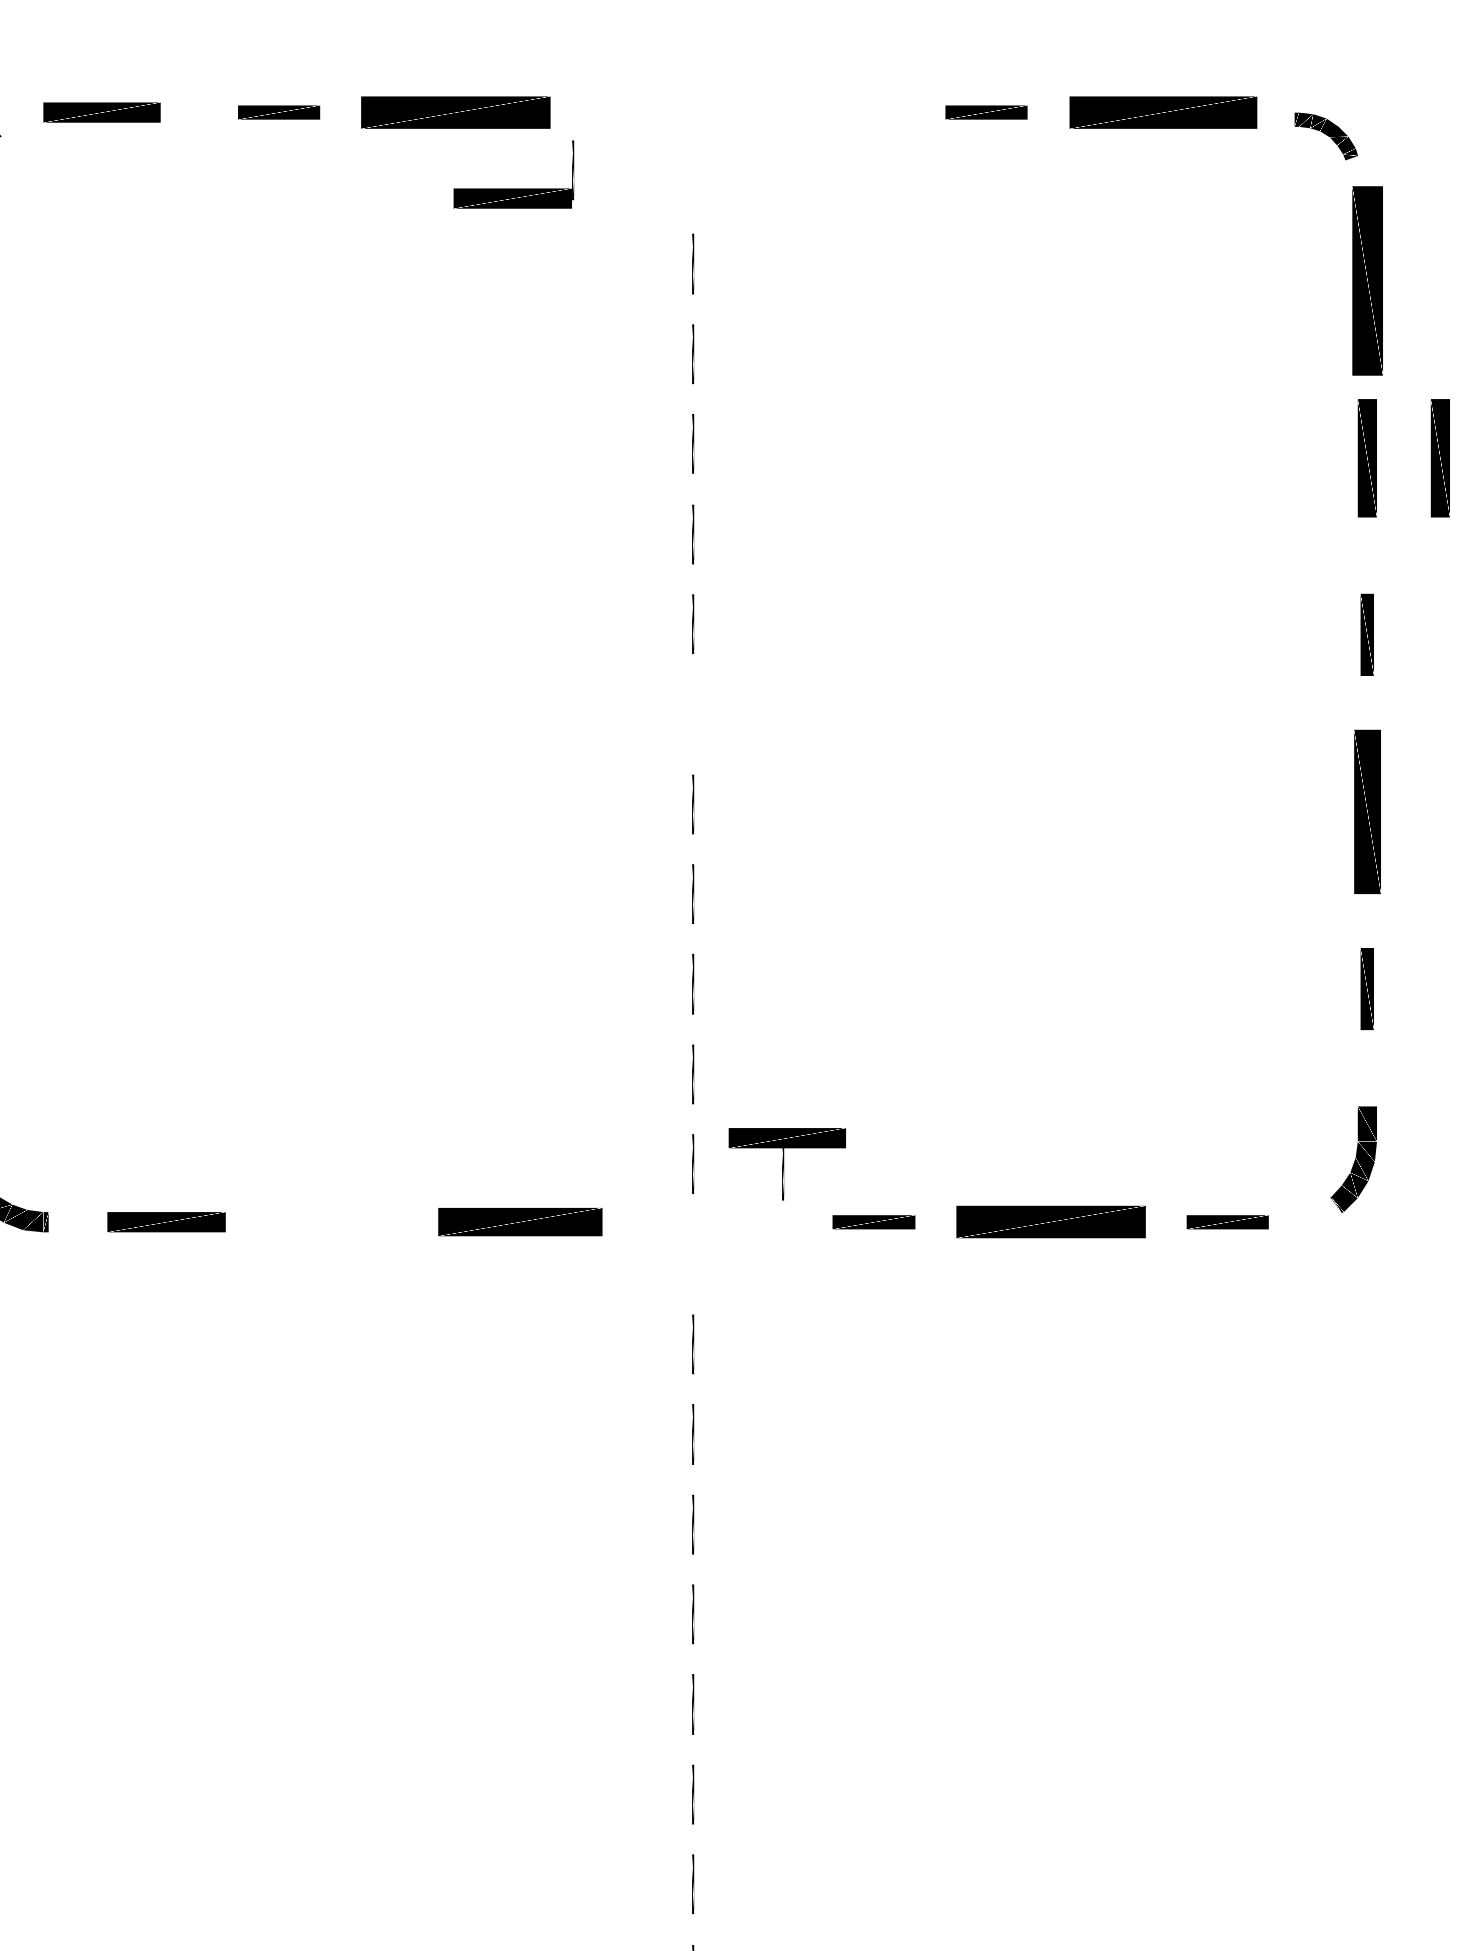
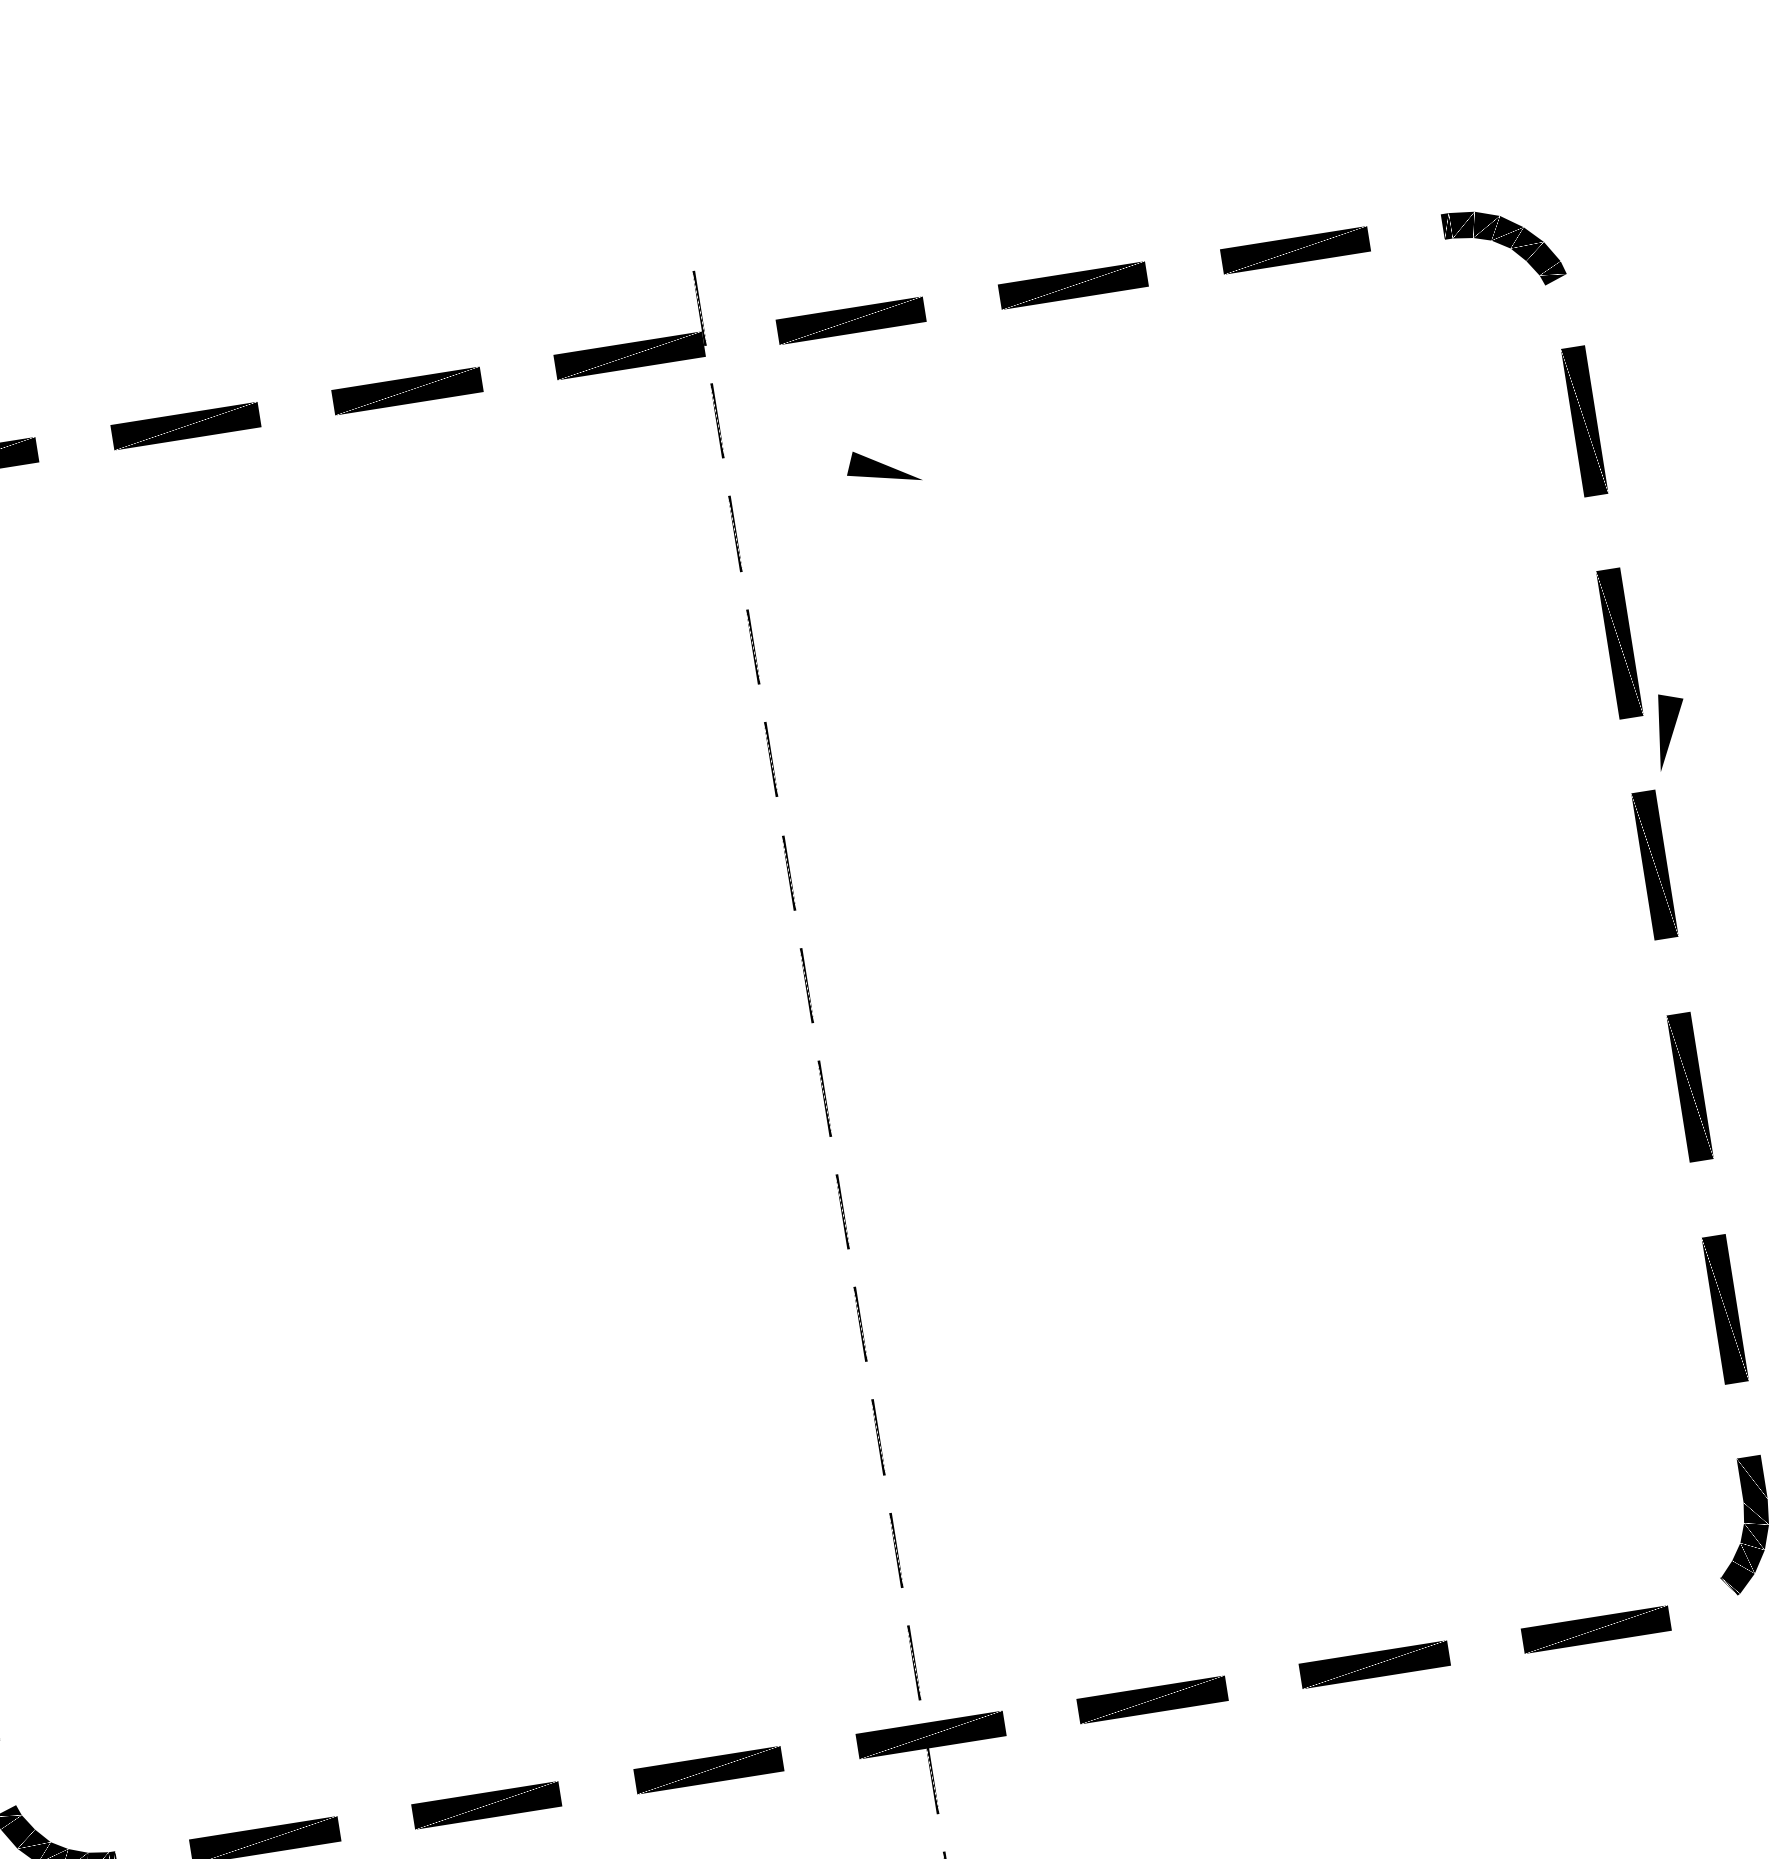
part: (278, 112) -> (185, 426), size x1.43
part: (455, 112) -> (407, 390), size x0.62
part: (808, 112) -> (850, 320), added
part: (986, 112) -> (1073, 285), size x1.43
part: (1163, 112) -> (1295, 250), size x0.62
part: (1326, 136) -> (1504, 248), size x1.43
line: (693, 173) -> (717, 420), added
part: (513, 188) -> (628, 343), moved
fill: (816, 229) -> (883, 466), added
part: (1366, 281) -> (1583, 421), size x0.62
part: (1439, 458) -> (1710, 629), removed
fill: (1396, 532) -> (1671, 730), added
part: (1366, 634) -> (1653, 864), size x1.43
line: (693, 714) -> (825, 1098), added
part: (1366, 811) -> (1688, 1086), size x0.71
part: (1366, 988) -> (1724, 1308), size x1.43
part: (786, 1164) -> (935, 1768), moved
part: (342, 1222) -> (485, 1805), added
part: (519, 1222) -> (708, 1770), size x0.71
part: (873, 1222) -> (1152, 1700), size x1.43
part: (1050, 1222) -> (1374, 1665), size x0.62
part: (1227, 1222) -> (1596, 1630), size x1.43

